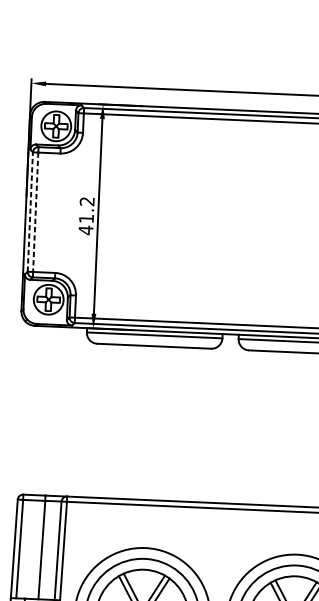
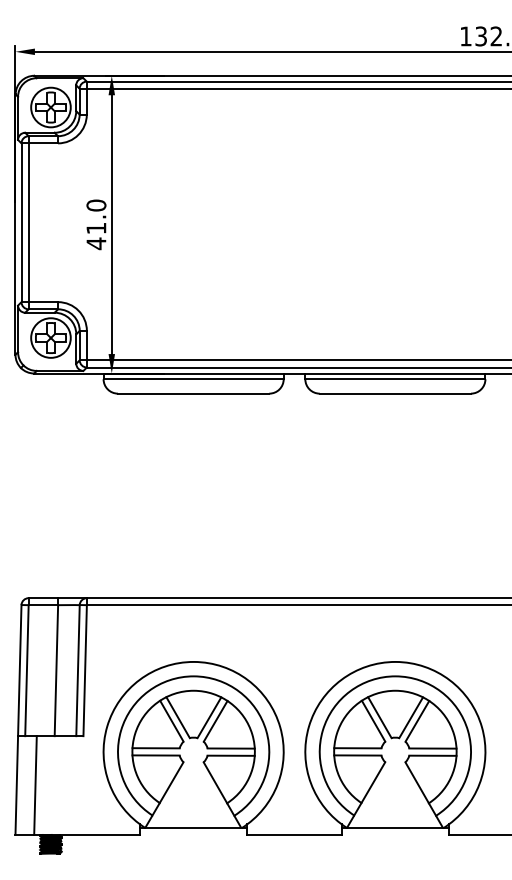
text: (87, 201) -> (96, 205), 41.2 -> 41.0
line: (30, 211) -> (21, 222), dashed -> solid
line: (35, 212) -> (28, 223), dashed -> solid

